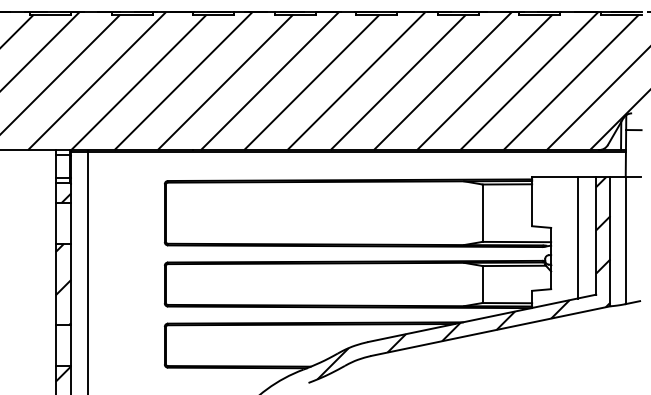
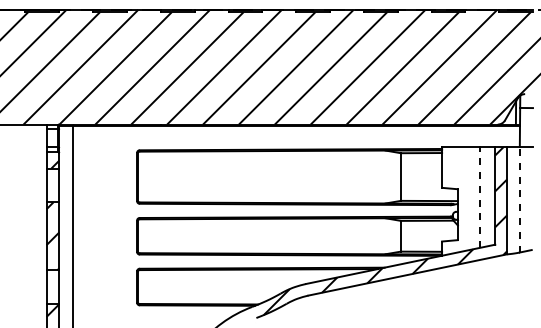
line: (577, 236) -> (479, 196), solid -> dashed
line: (625, 240) -> (519, 199), solid -> dashed

